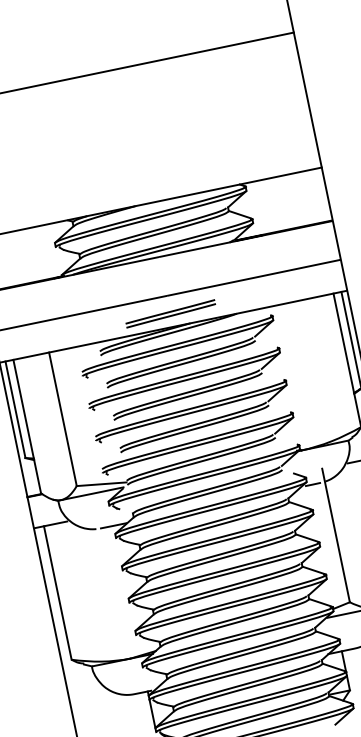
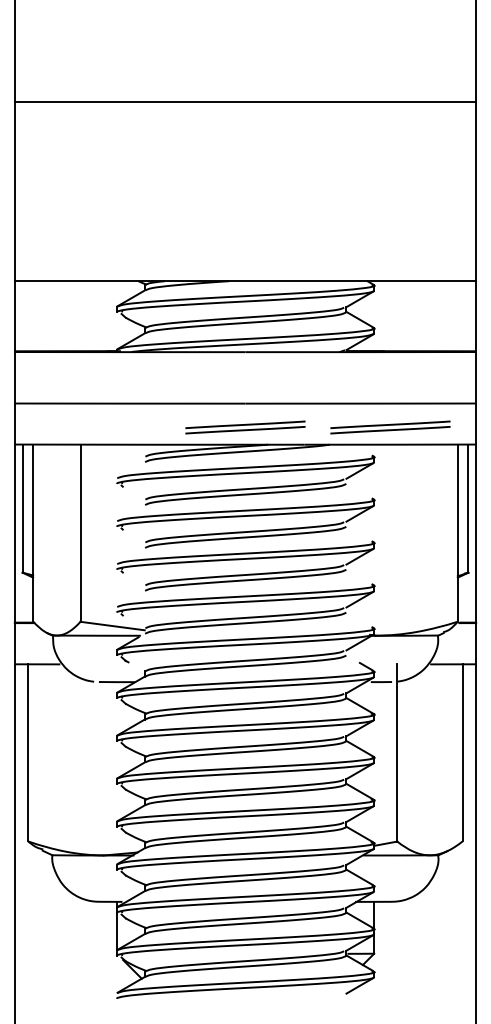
part: (280, 291) -> (390, 427), added

